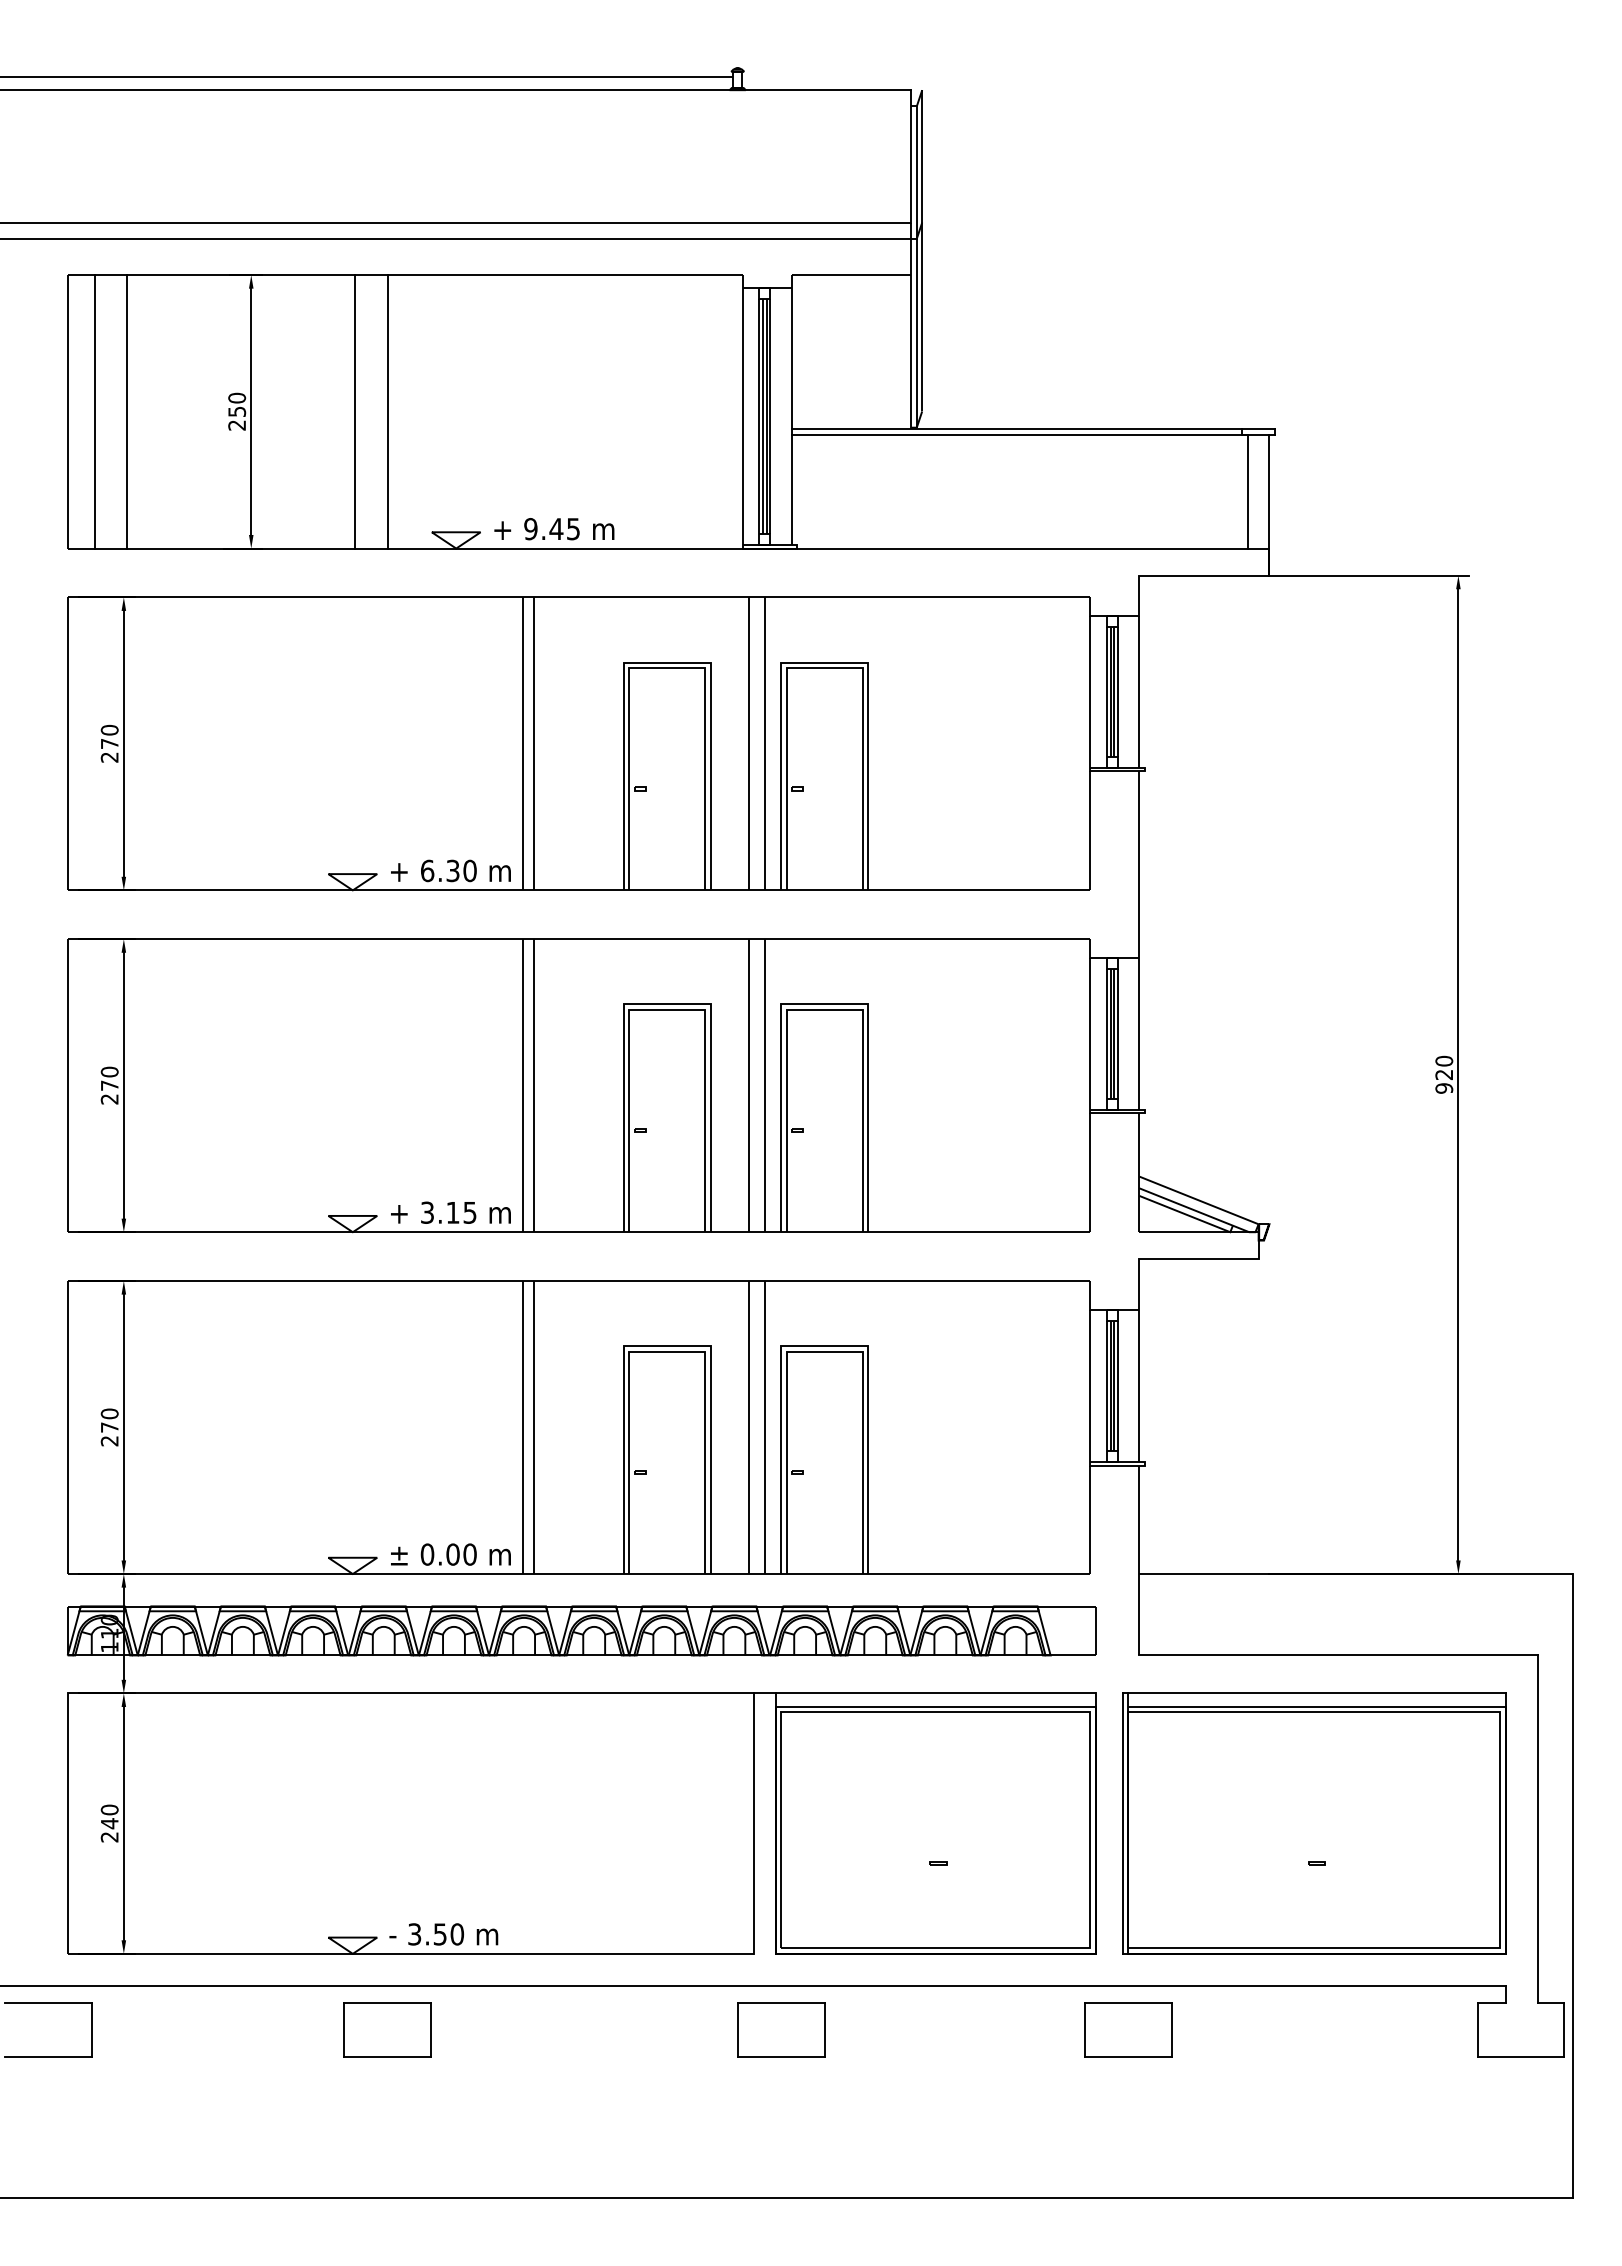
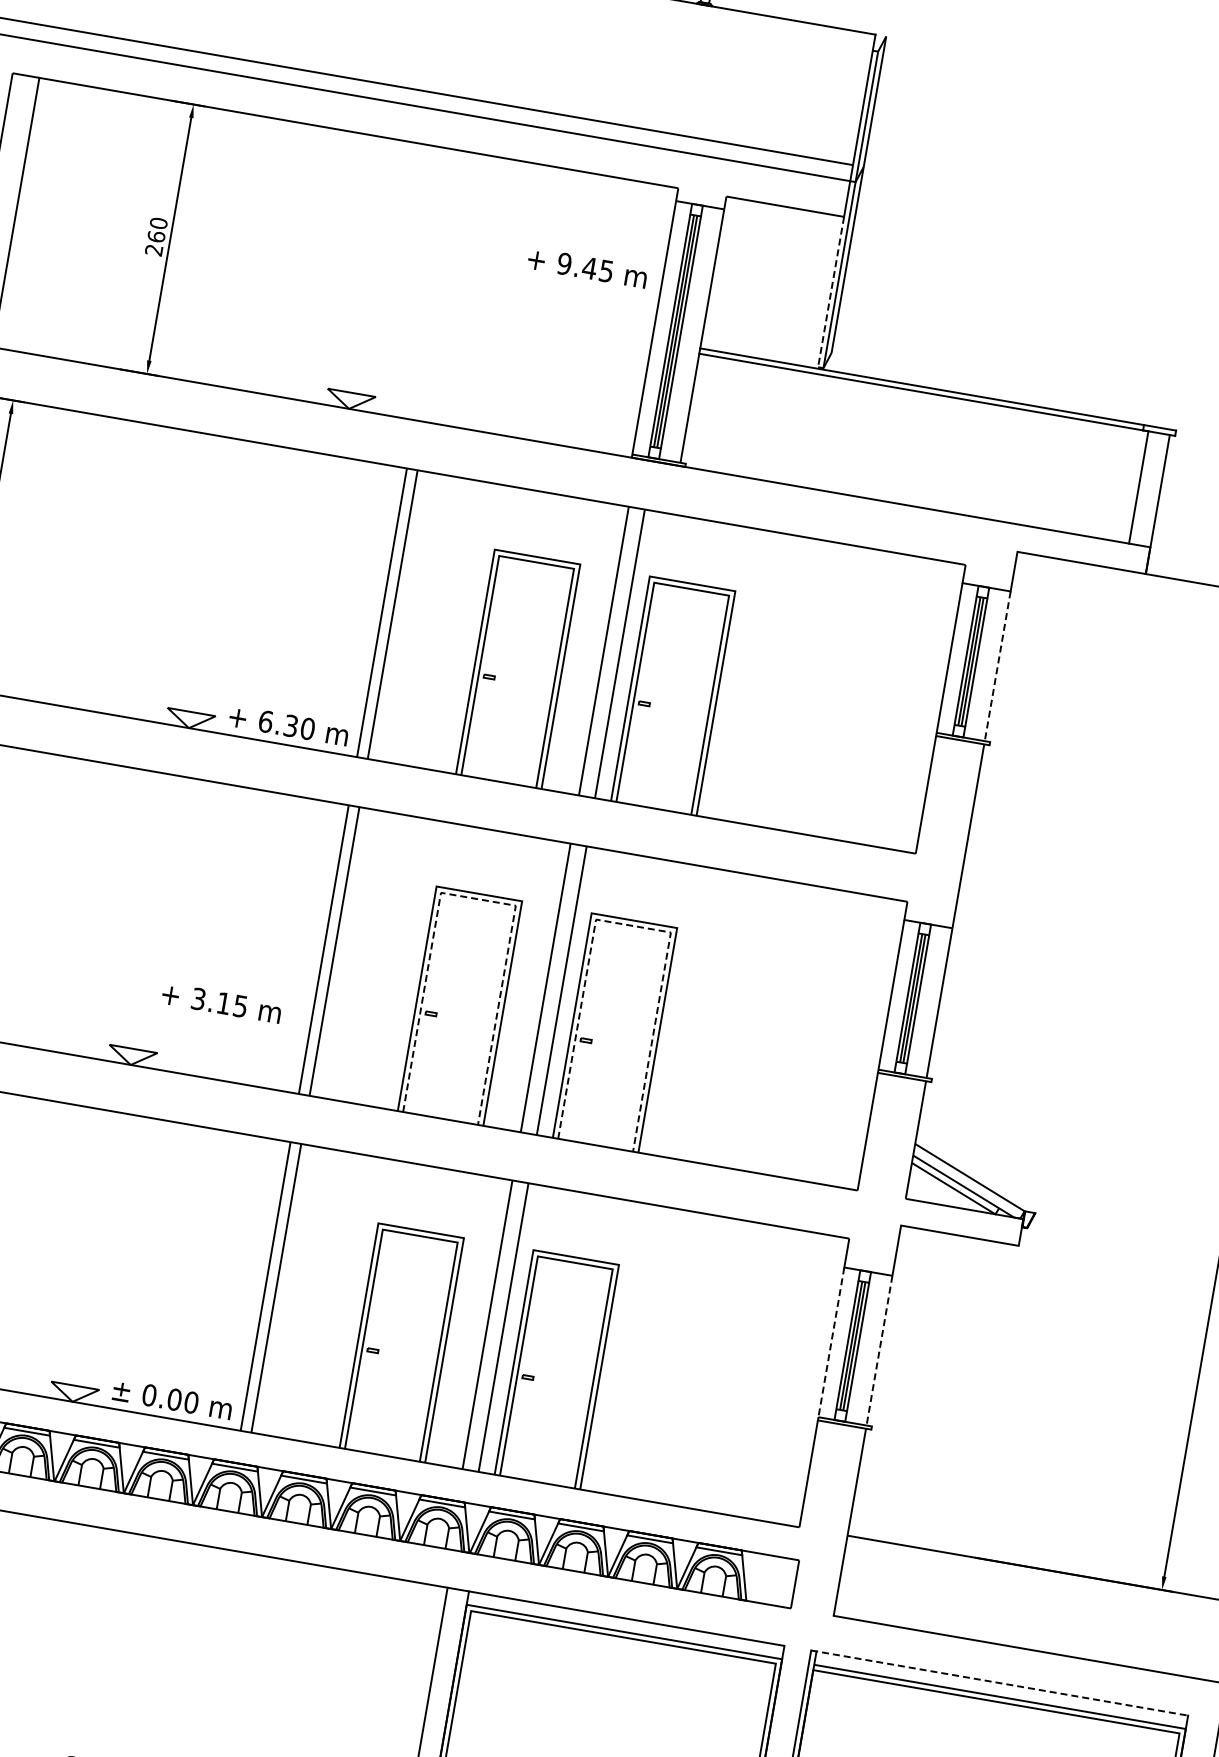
line: (911, 352) -> (831, 293), solid -> dashed
line: (127, 411) -> (48, 217), removed
text: (237, 411) -> (156, 236), 250 -> 260
line: (355, 411) -> (273, 256), removed
line: (387, 411) -> (304, 262), removed
text: (554, 529) -> (587, 268), moved
line: (1139, 691) -> (998, 666), solid -> dashed
line: (667, 1009) -> (478, 899), solid -> dashed
line: (824, 1009) -> (633, 925), solid -> dashed
text: (450, 1212) -> (221, 1002), moved
line: (1090, 1386) -> (831, 1342), solid -> dashed
line: (1139, 1386) -> (879, 1350), solid -> dashed
line: (1314, 1693) -> (999, 1683), solid -> dashed

